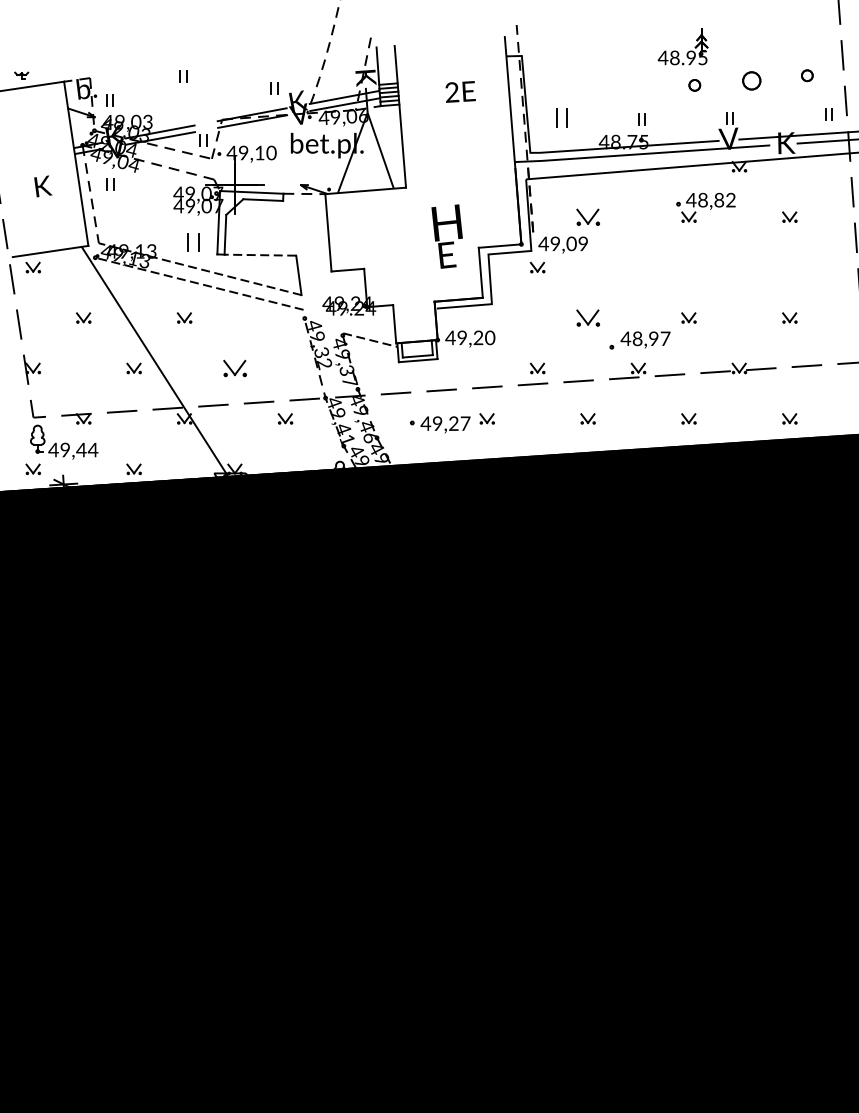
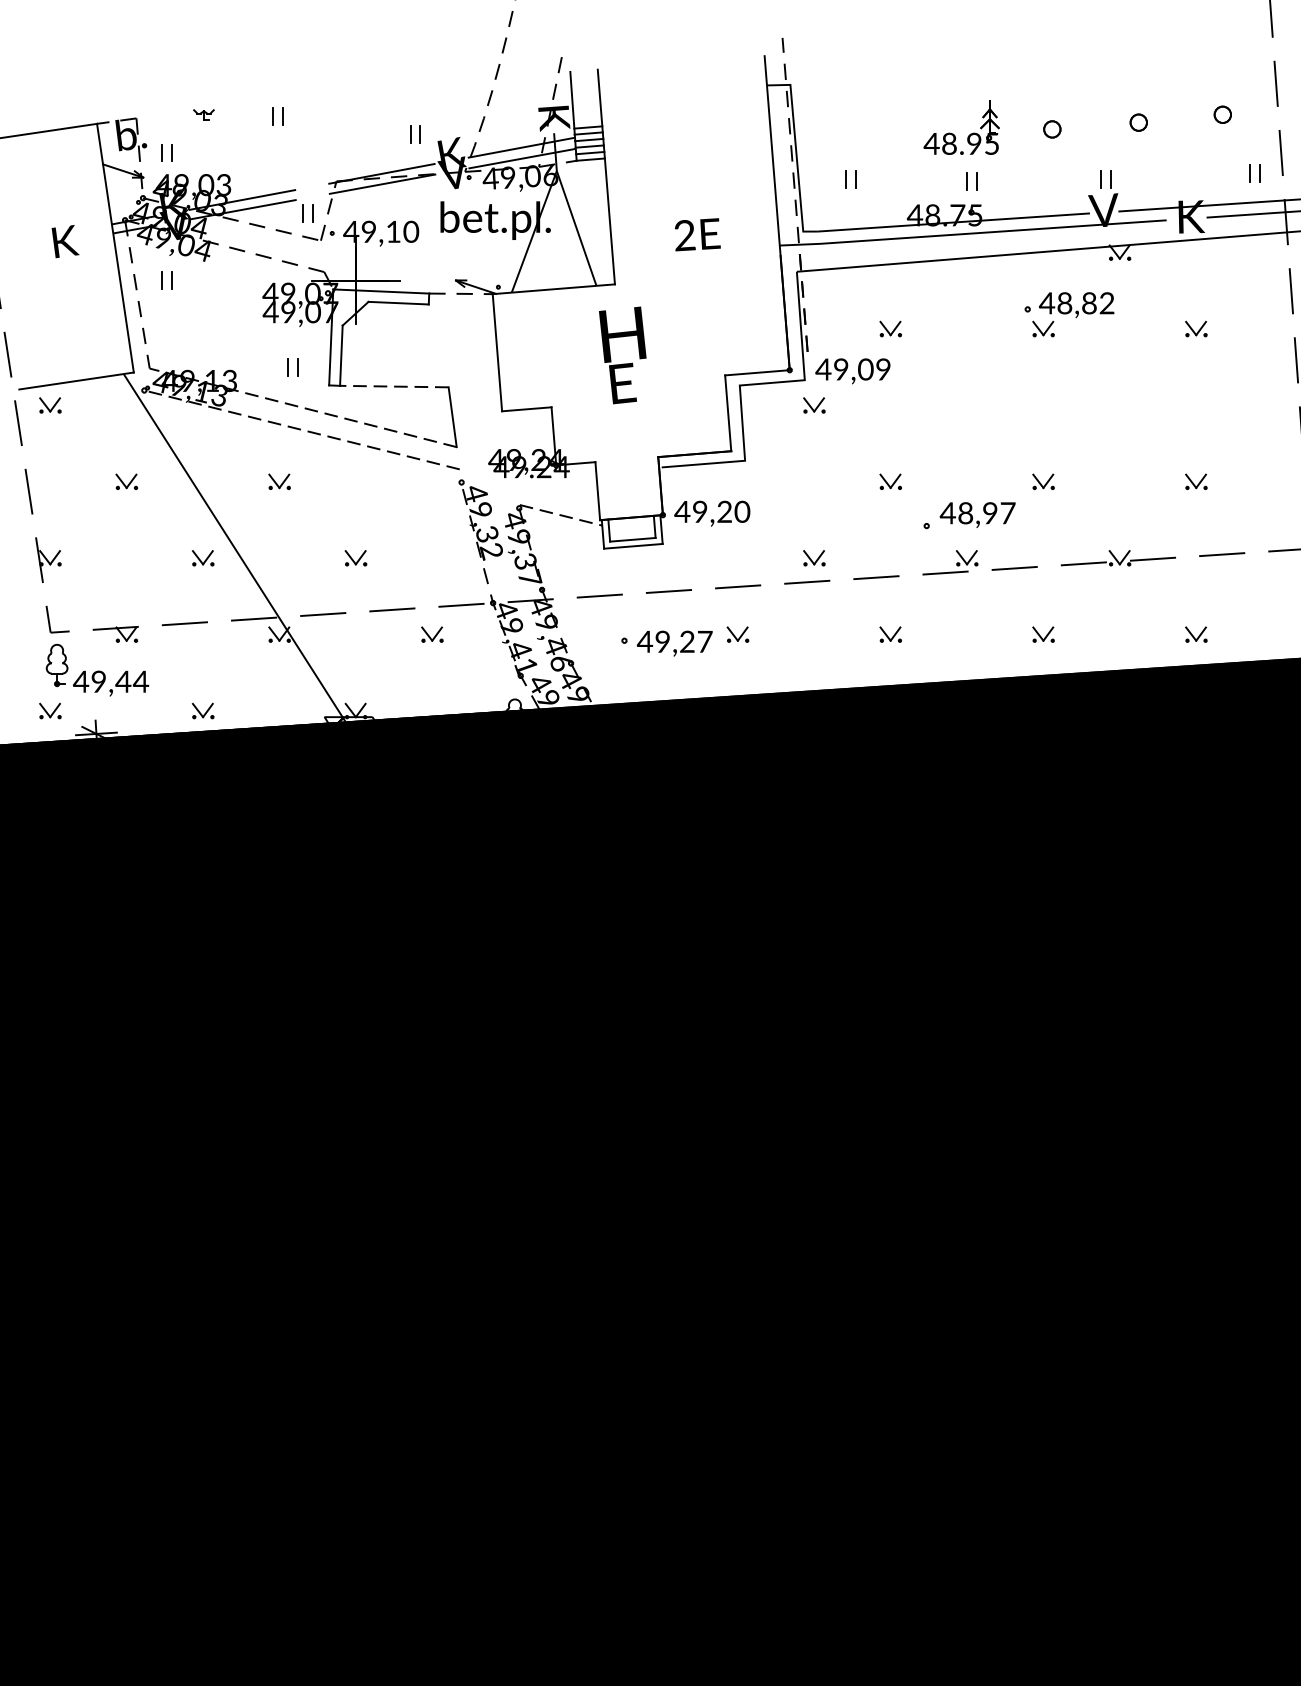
part: (677, 51) -> (953, 134), moved
part: (21, 75) -> (203, 114), moved
part: (751, 80) -> (1138, 122), size x0.62
text: (460, 91) -> (697, 234), moved
part: (561, 118) -> (850, 179), size x0.62
text: (43, 186) -> (65, 241), moved
part: (587, 216) -> (889, 328), size x0.62
text: (446, 236) -> (621, 355), moved
part: (193, 242) -> (293, 367), size x0.62
part: (587, 317) -> (889, 480), size x0.62
part: (234, 368) -> (355, 558), size x0.62

